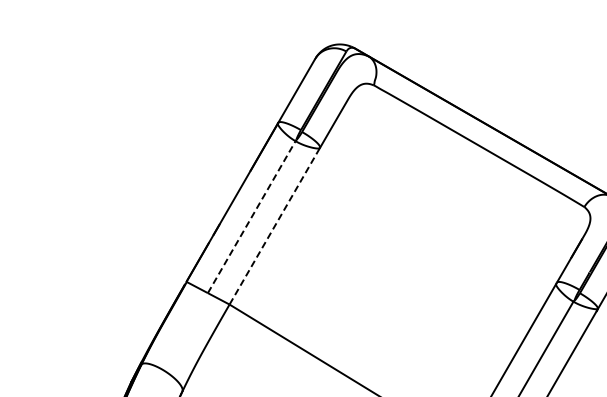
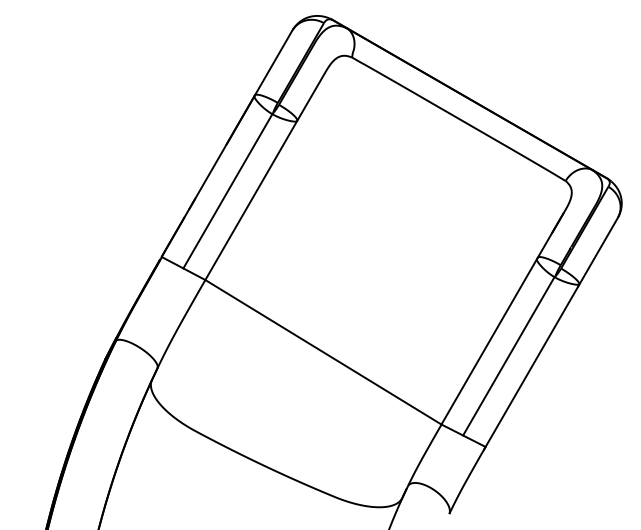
line: (252, 216) -> (228, 190), dashed -> solid
line: (275, 226) -> (251, 200), dashed -> solid

